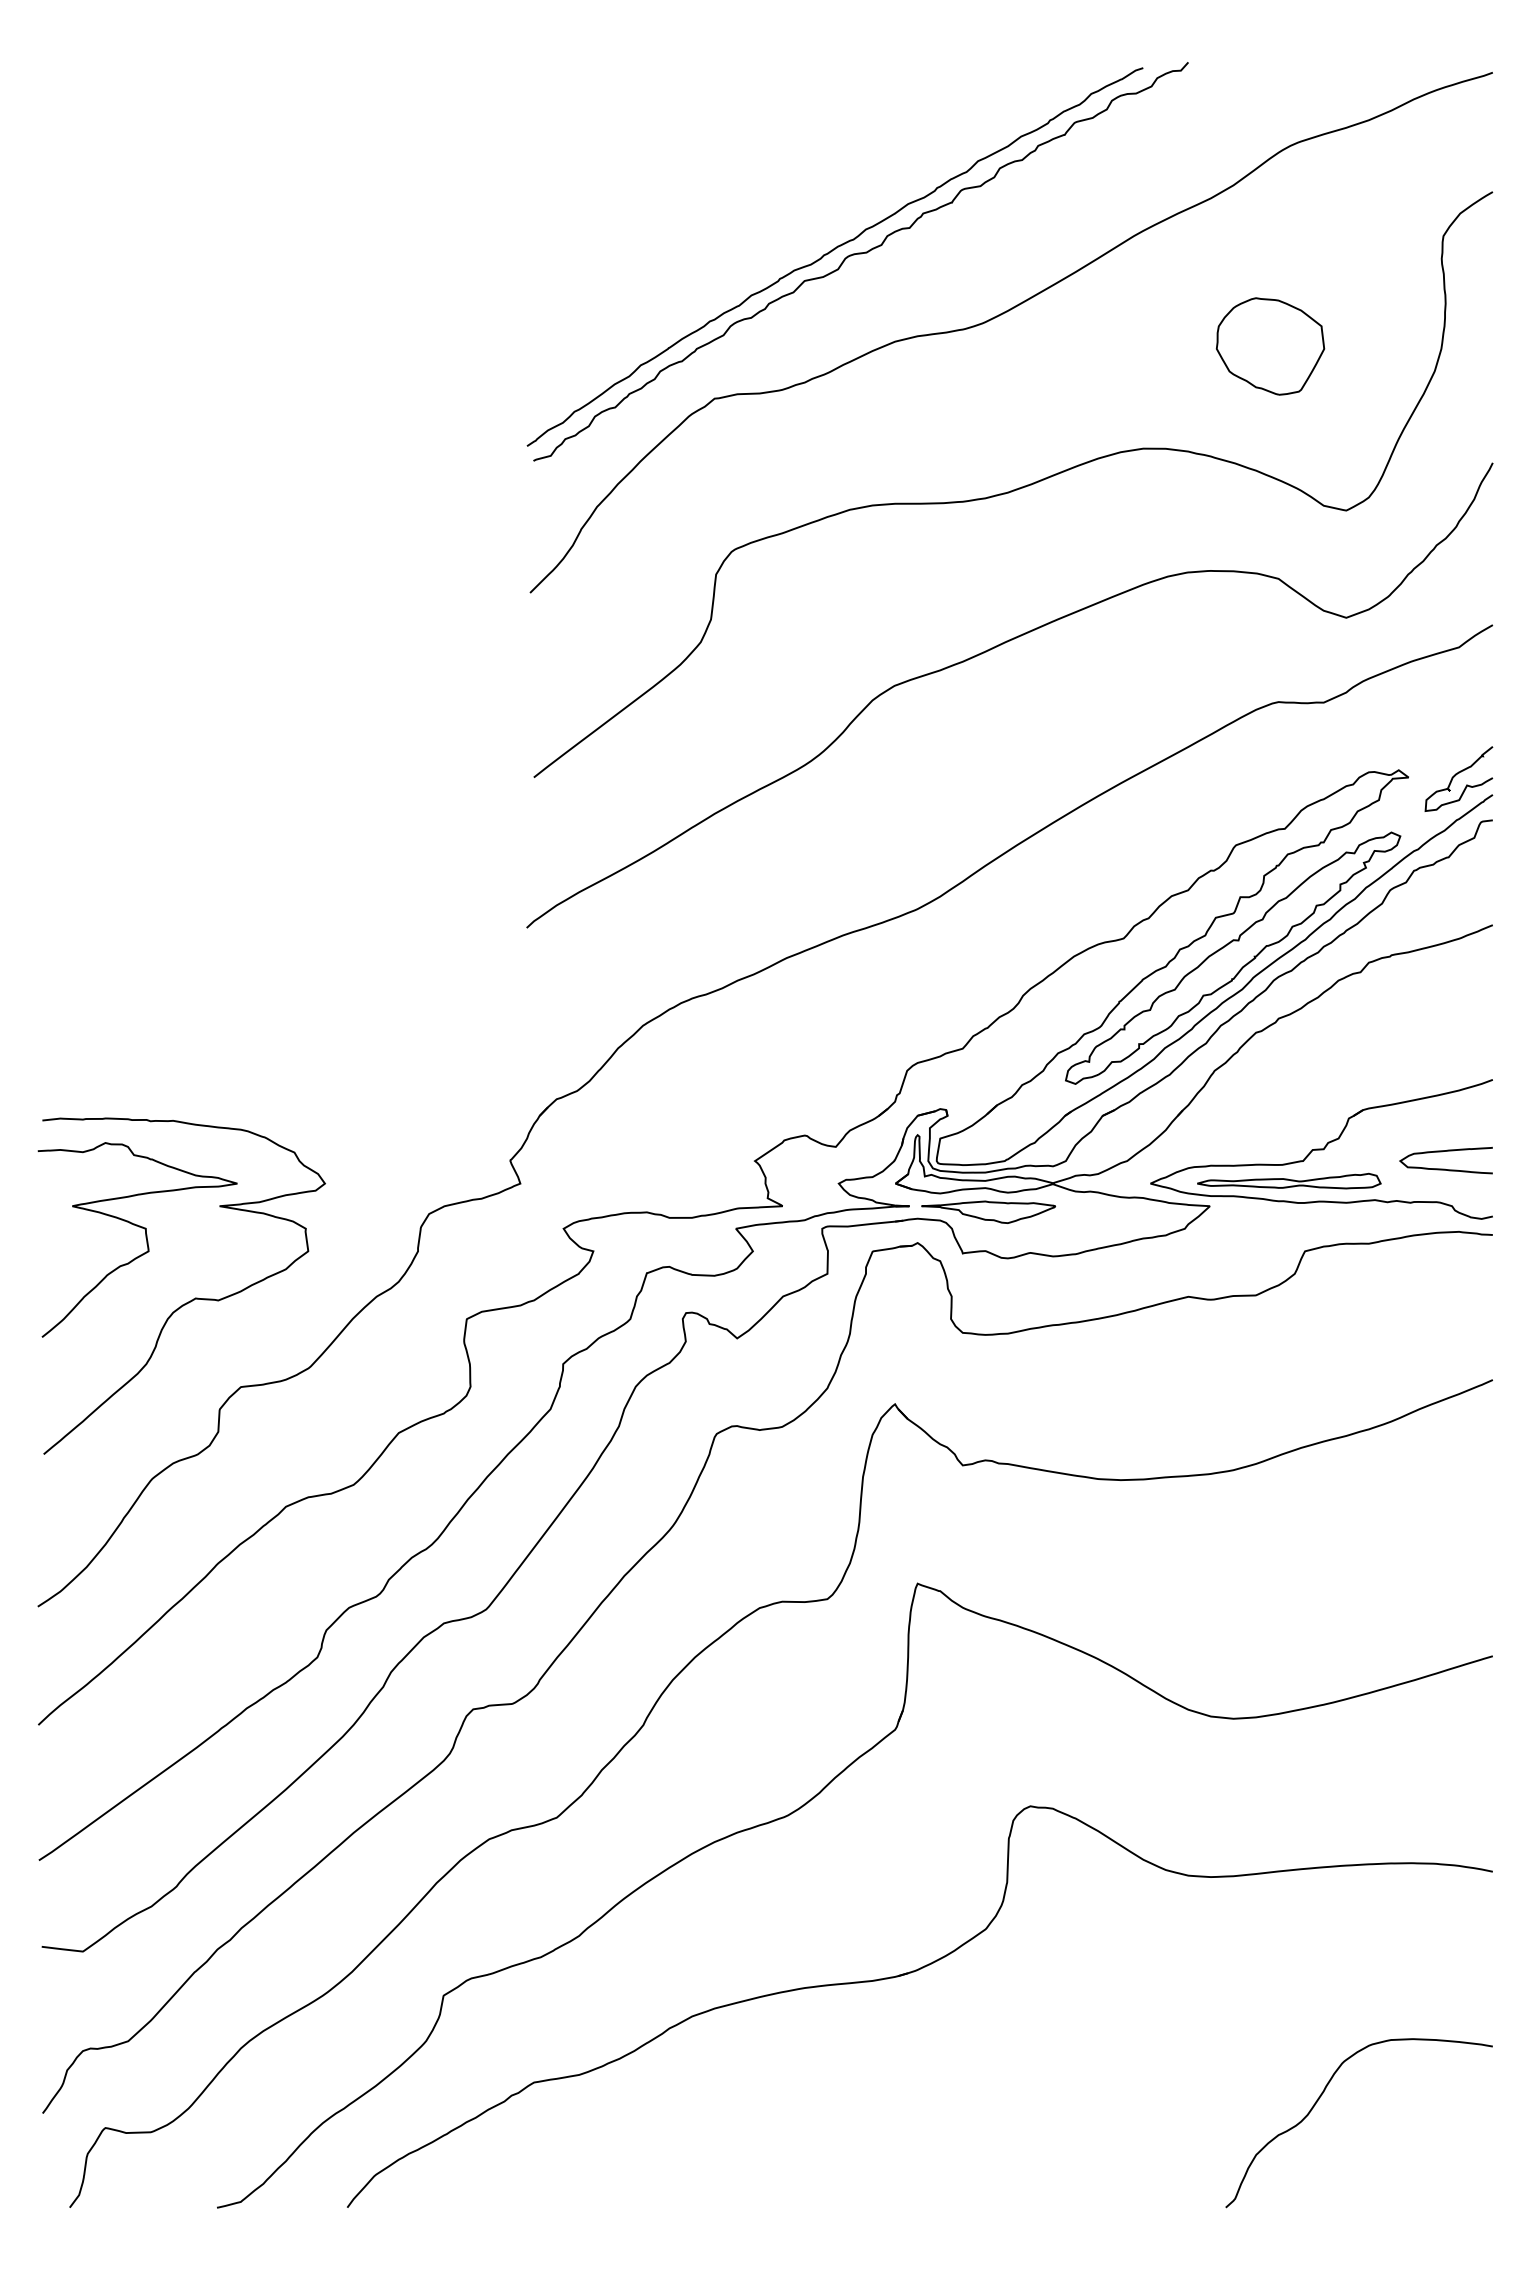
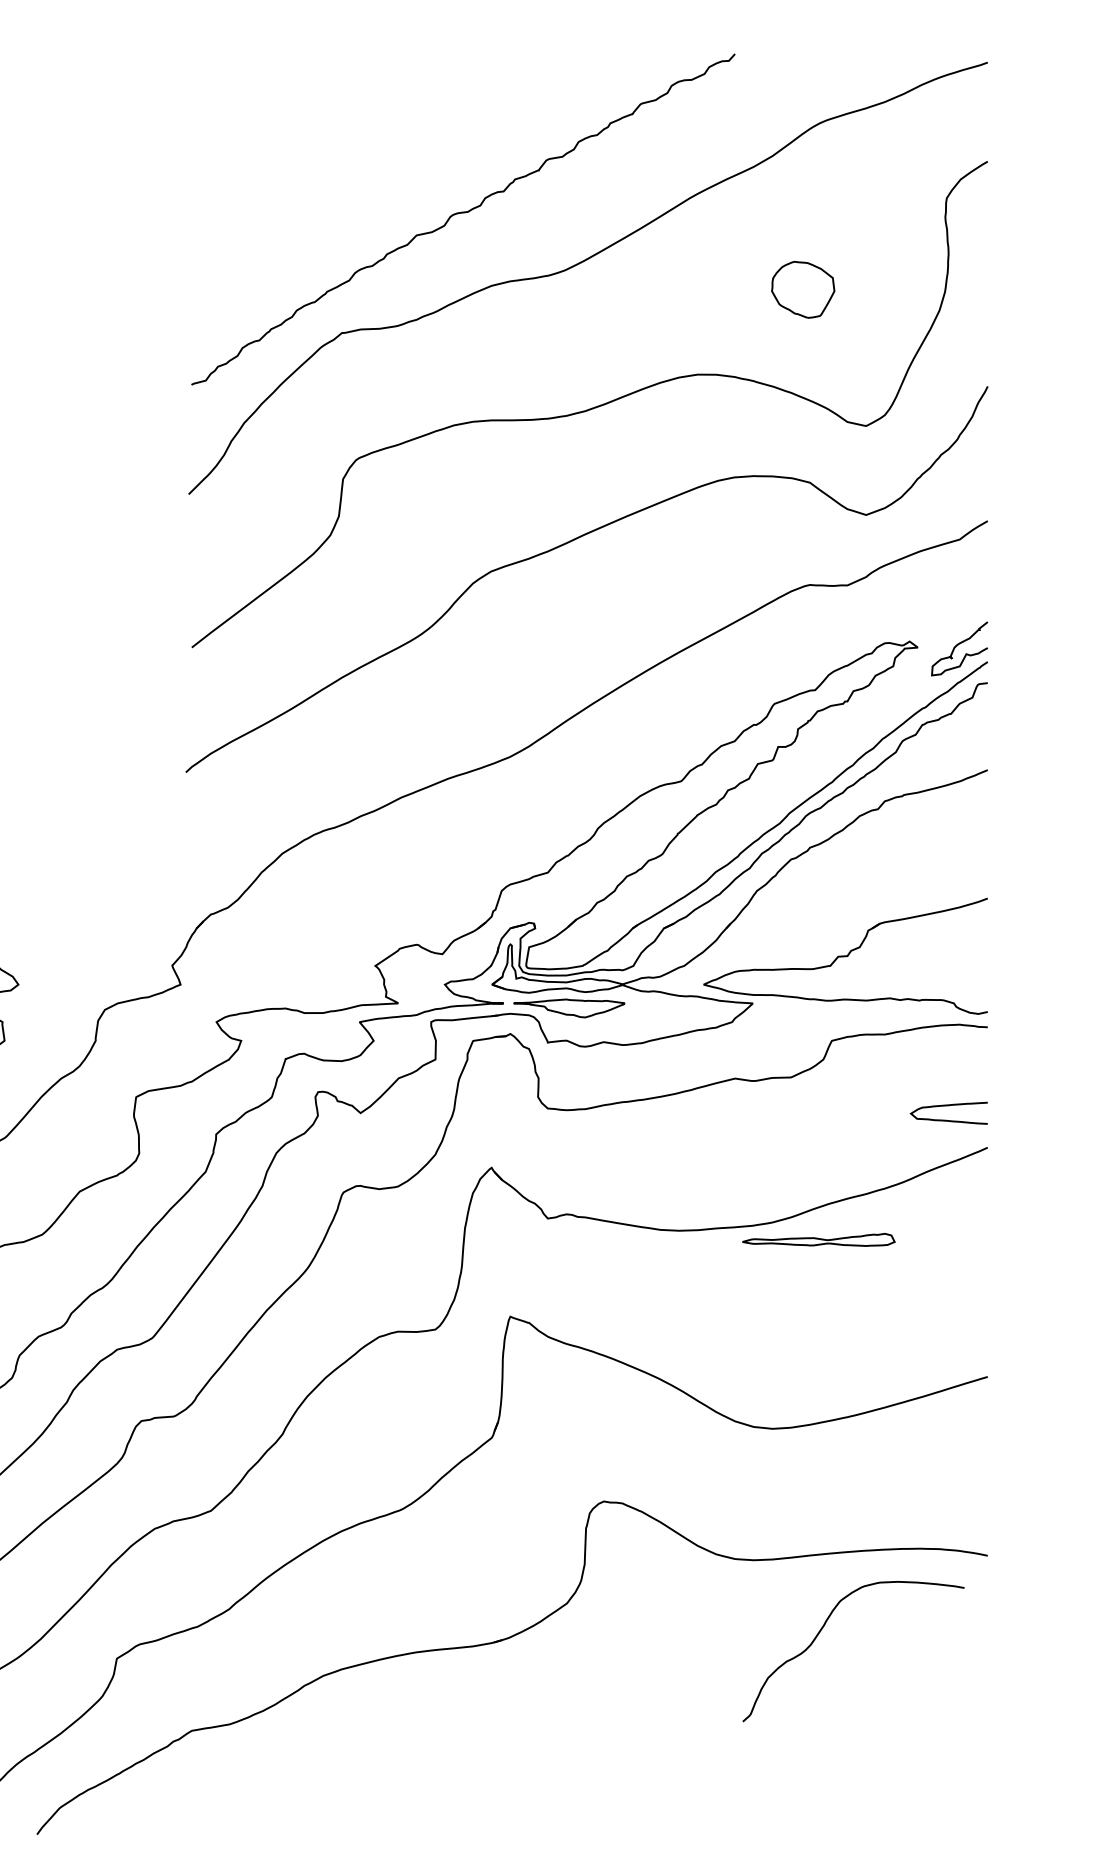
curve: (831, 252) -> (438, 211), removed
part: (1270, 346) -> (803, 289), size x0.7
part: (1233, 957) -> (772, 796), removed
curve: (1445, 1168) -> (948, 1119), moved
part: (1289, 1180) -> (819, 1239), moved
curve: (1319, 2099) -> (820, 1631), moved

